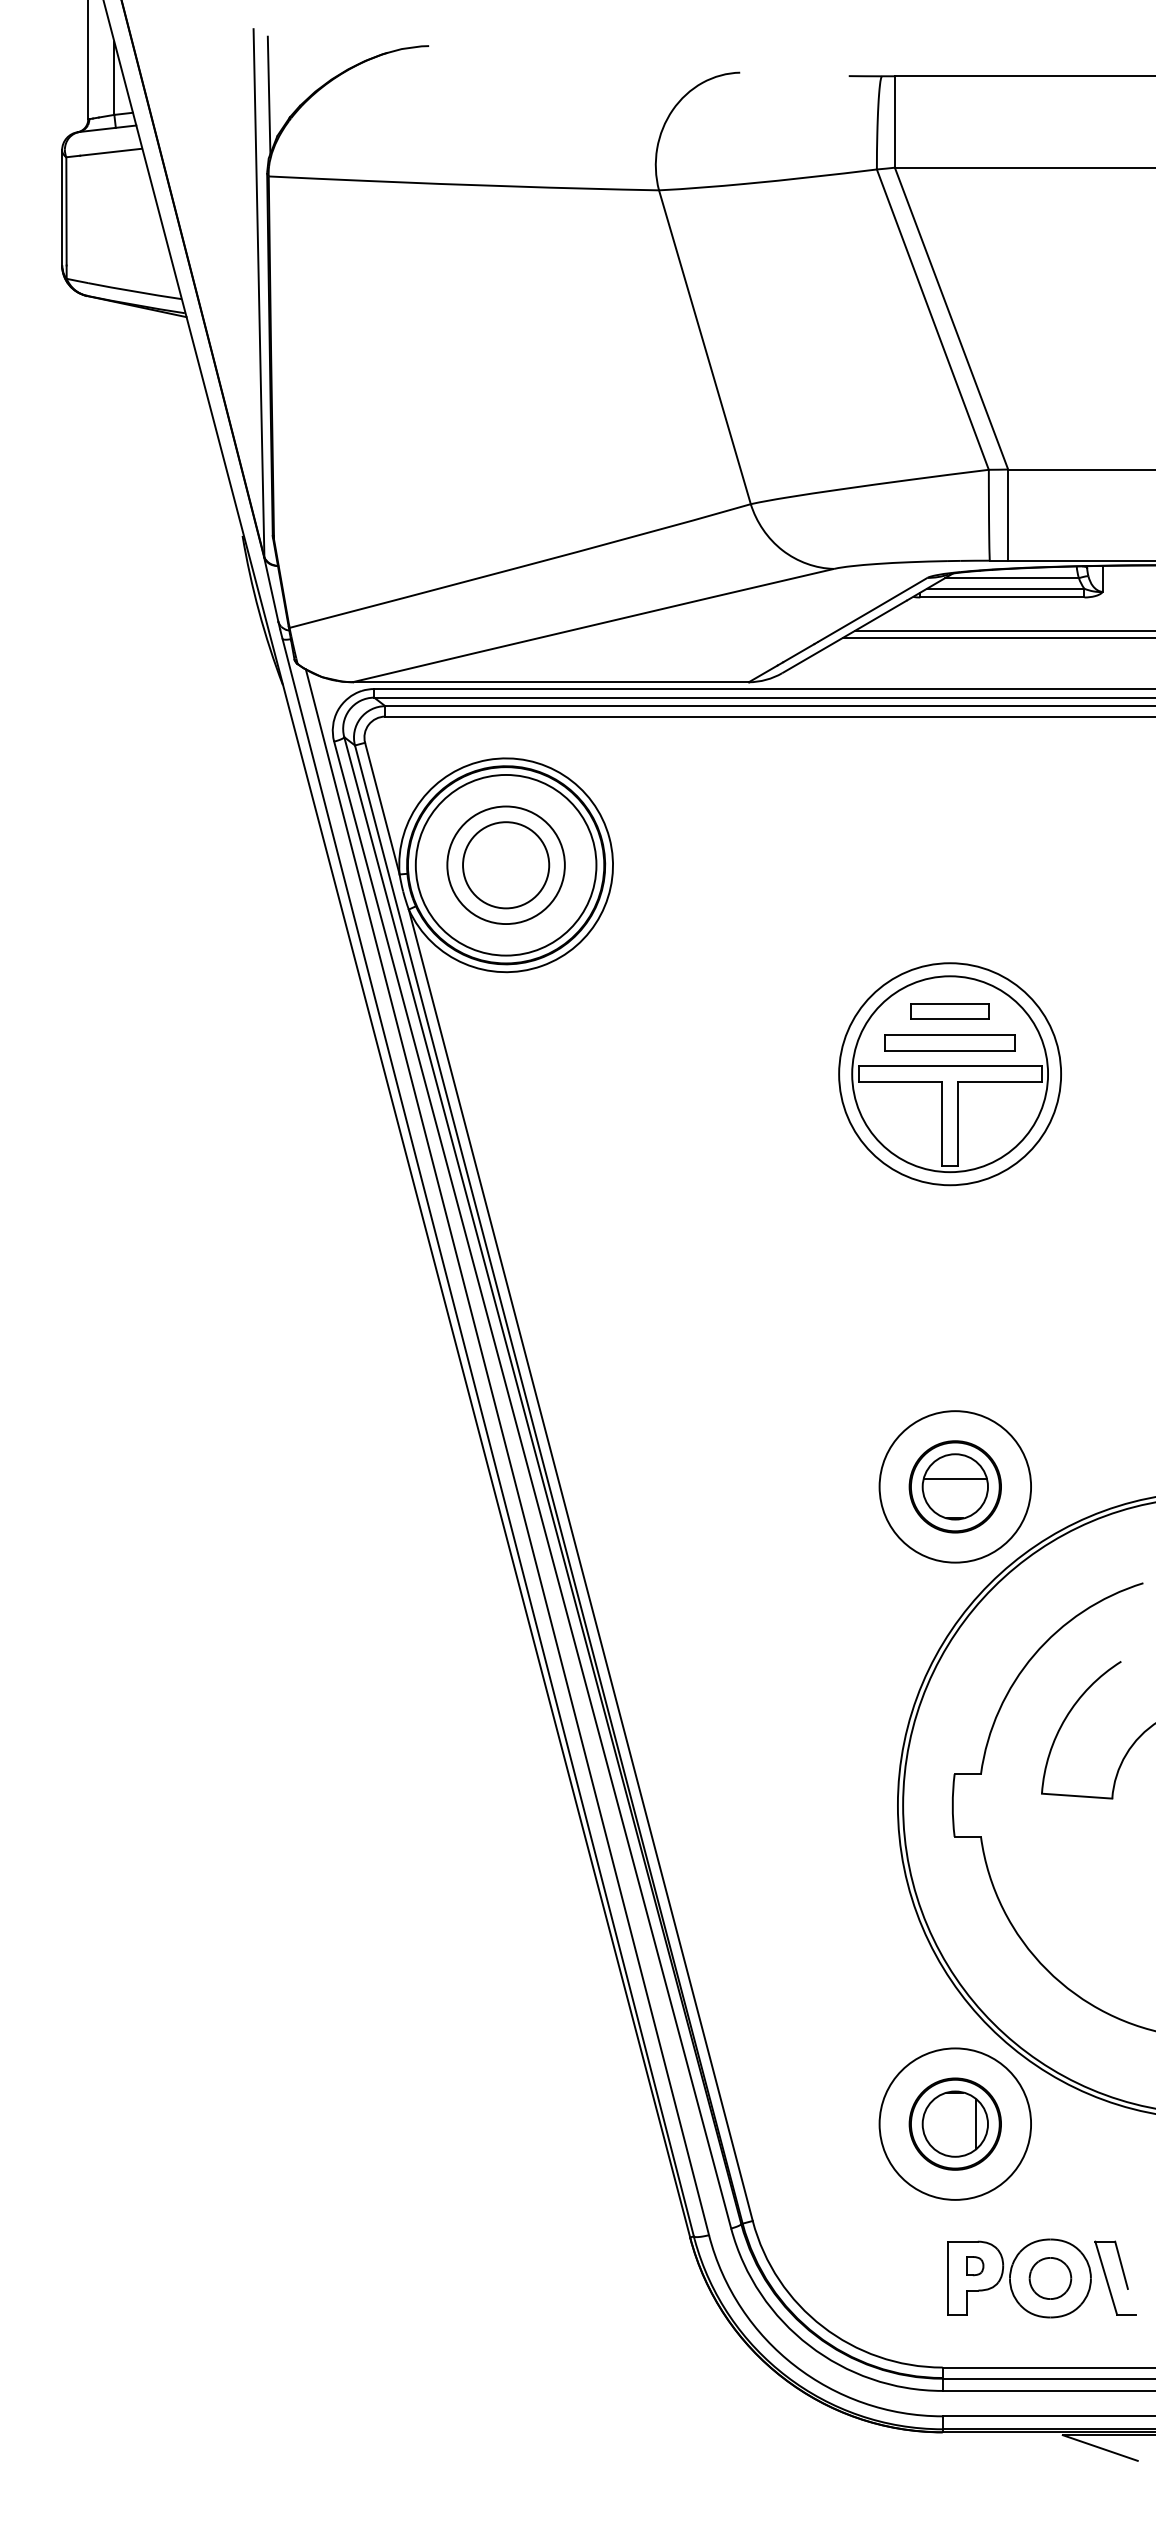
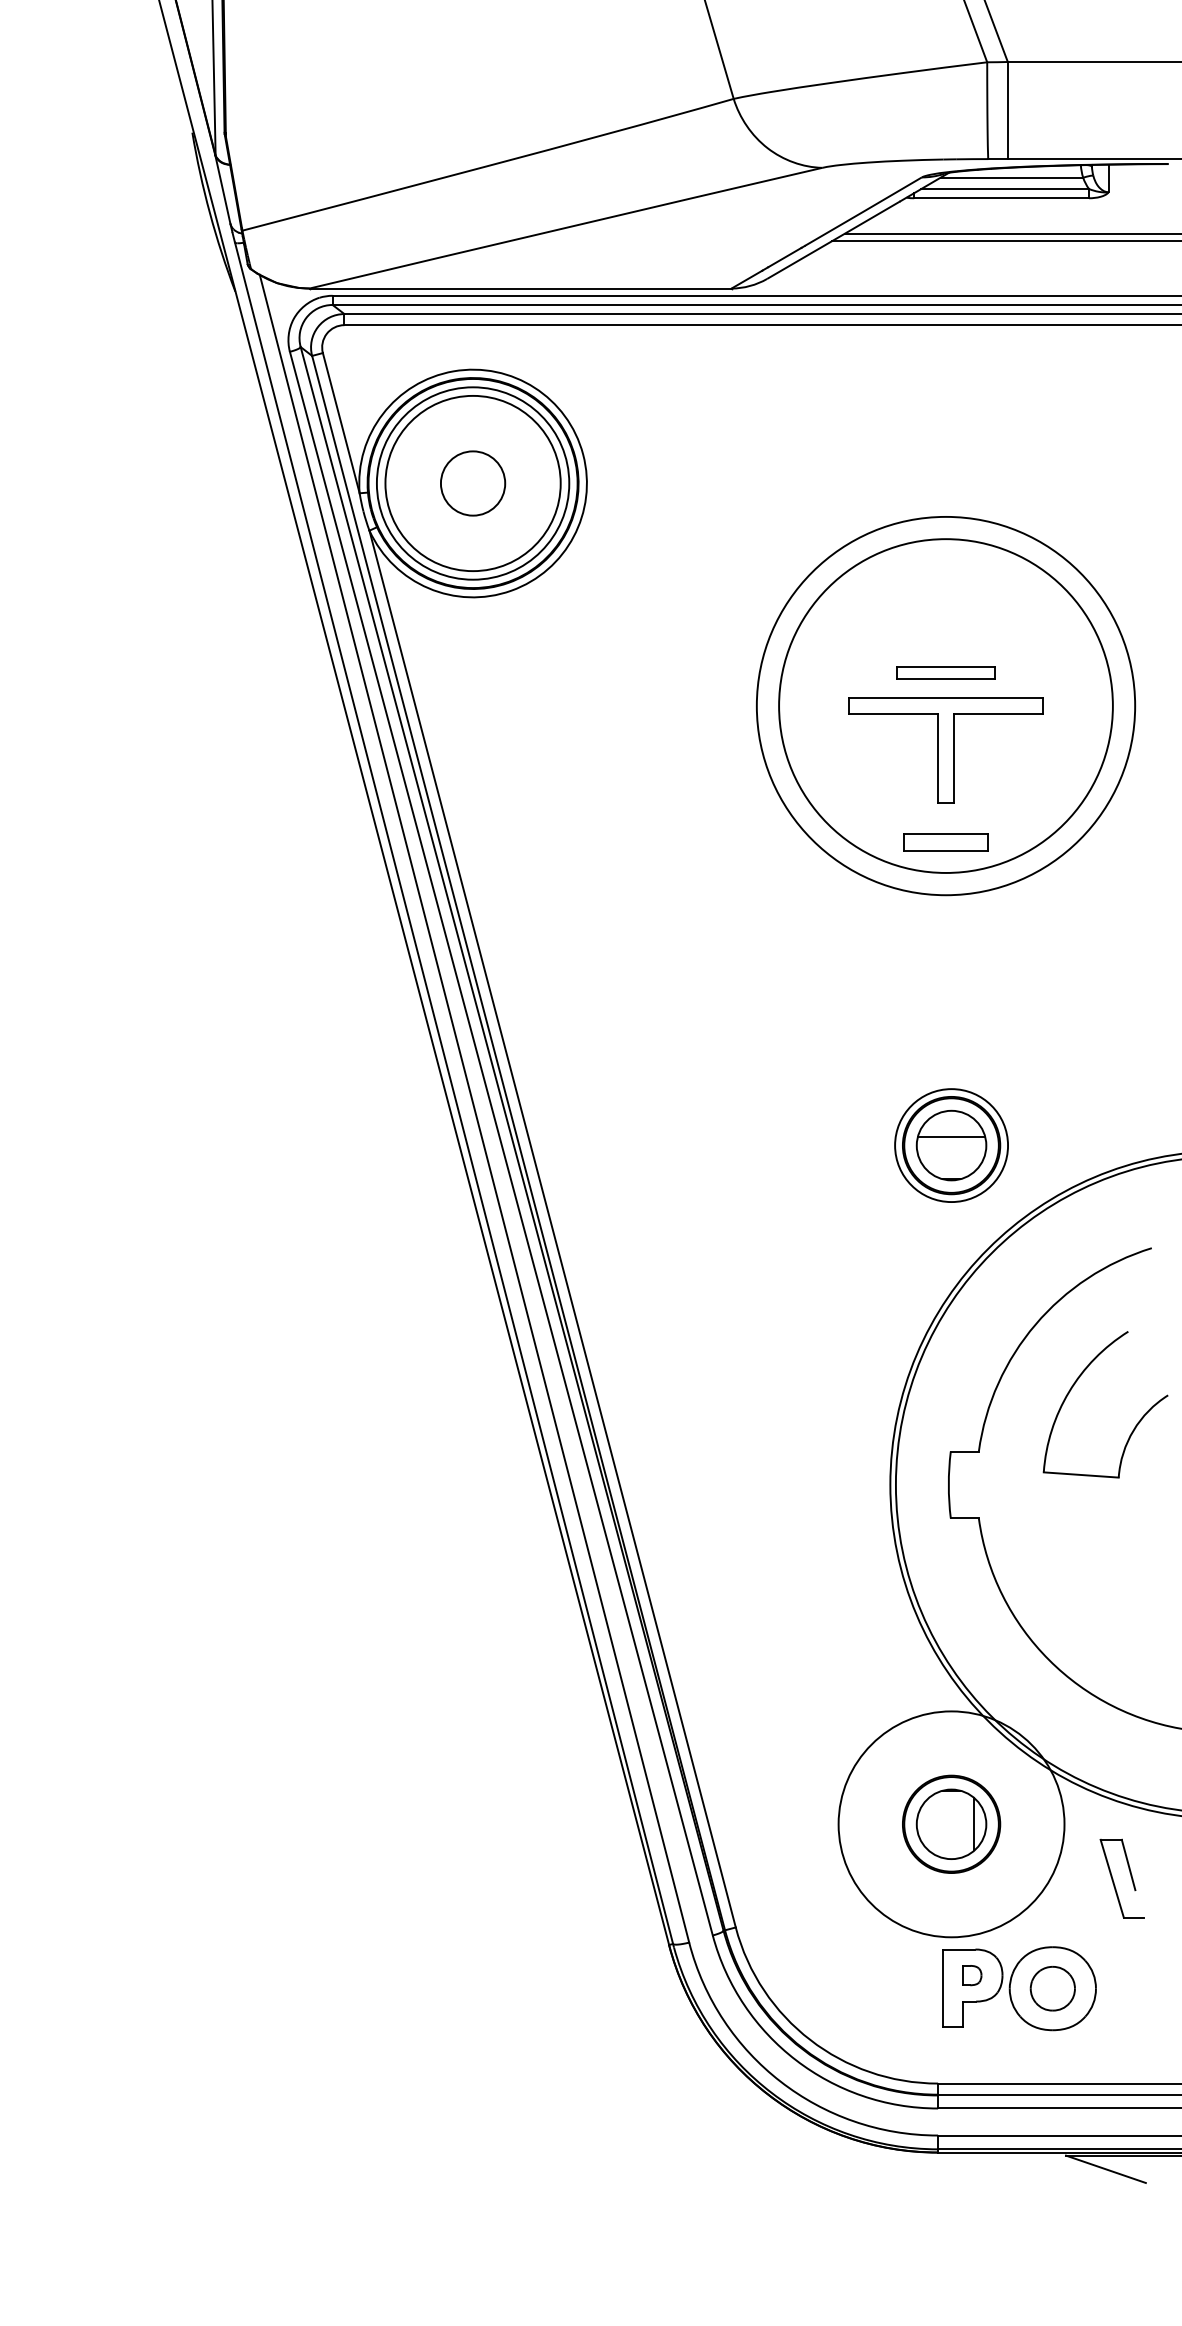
circle: (505, 865) -> (472, 483), size x1.4
circle: (506, 865) -> (473, 483), size x0.7
part: (949, 1011) -> (945, 842), moved
part: (949, 1042) -> (945, 672), size x0.7
circle: (950, 1074) -> (946, 706), size x1.6
circle: (950, 1074) -> (946, 706), size x1.6
circle: (955, 1486) -> (951, 1145), size x0.7
circle: (955, 2123) -> (951, 1823), size x1.4
part: (1123, 2277) -> (1130, 1877), moved

